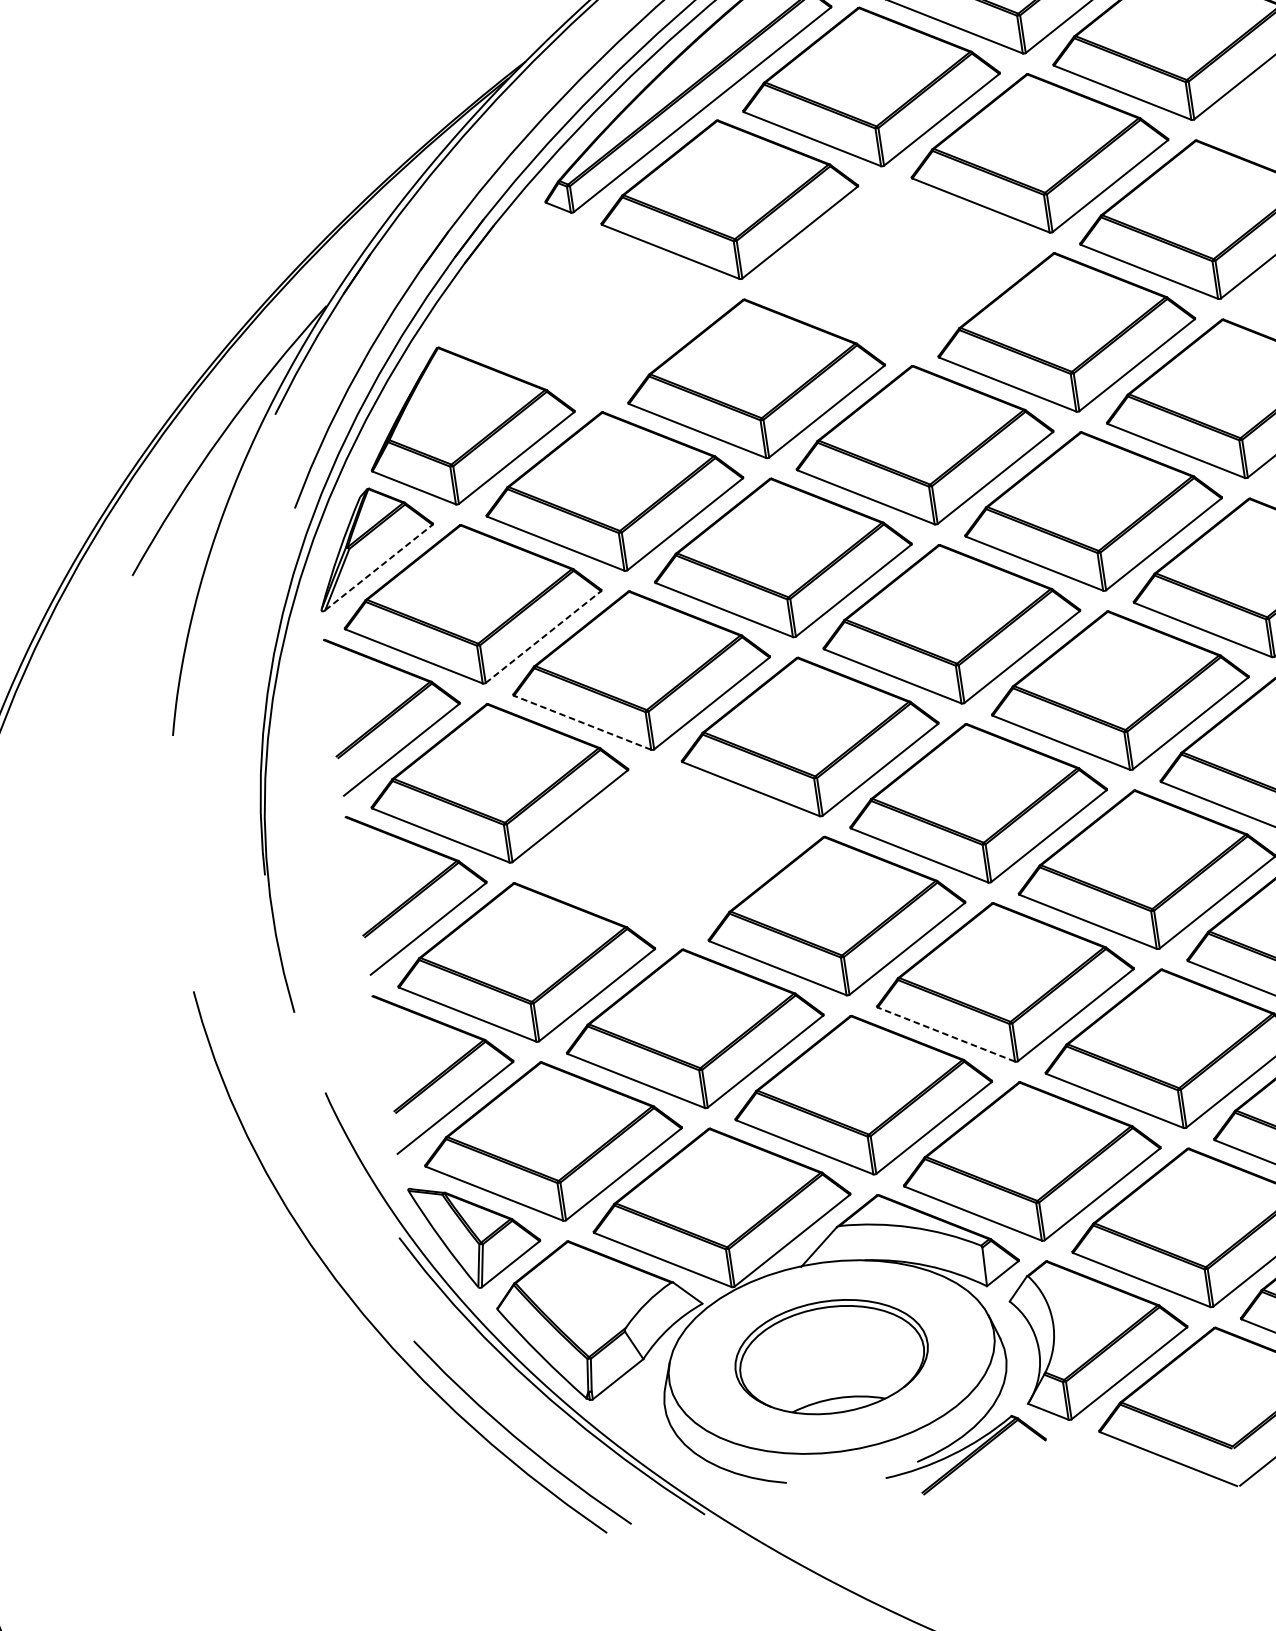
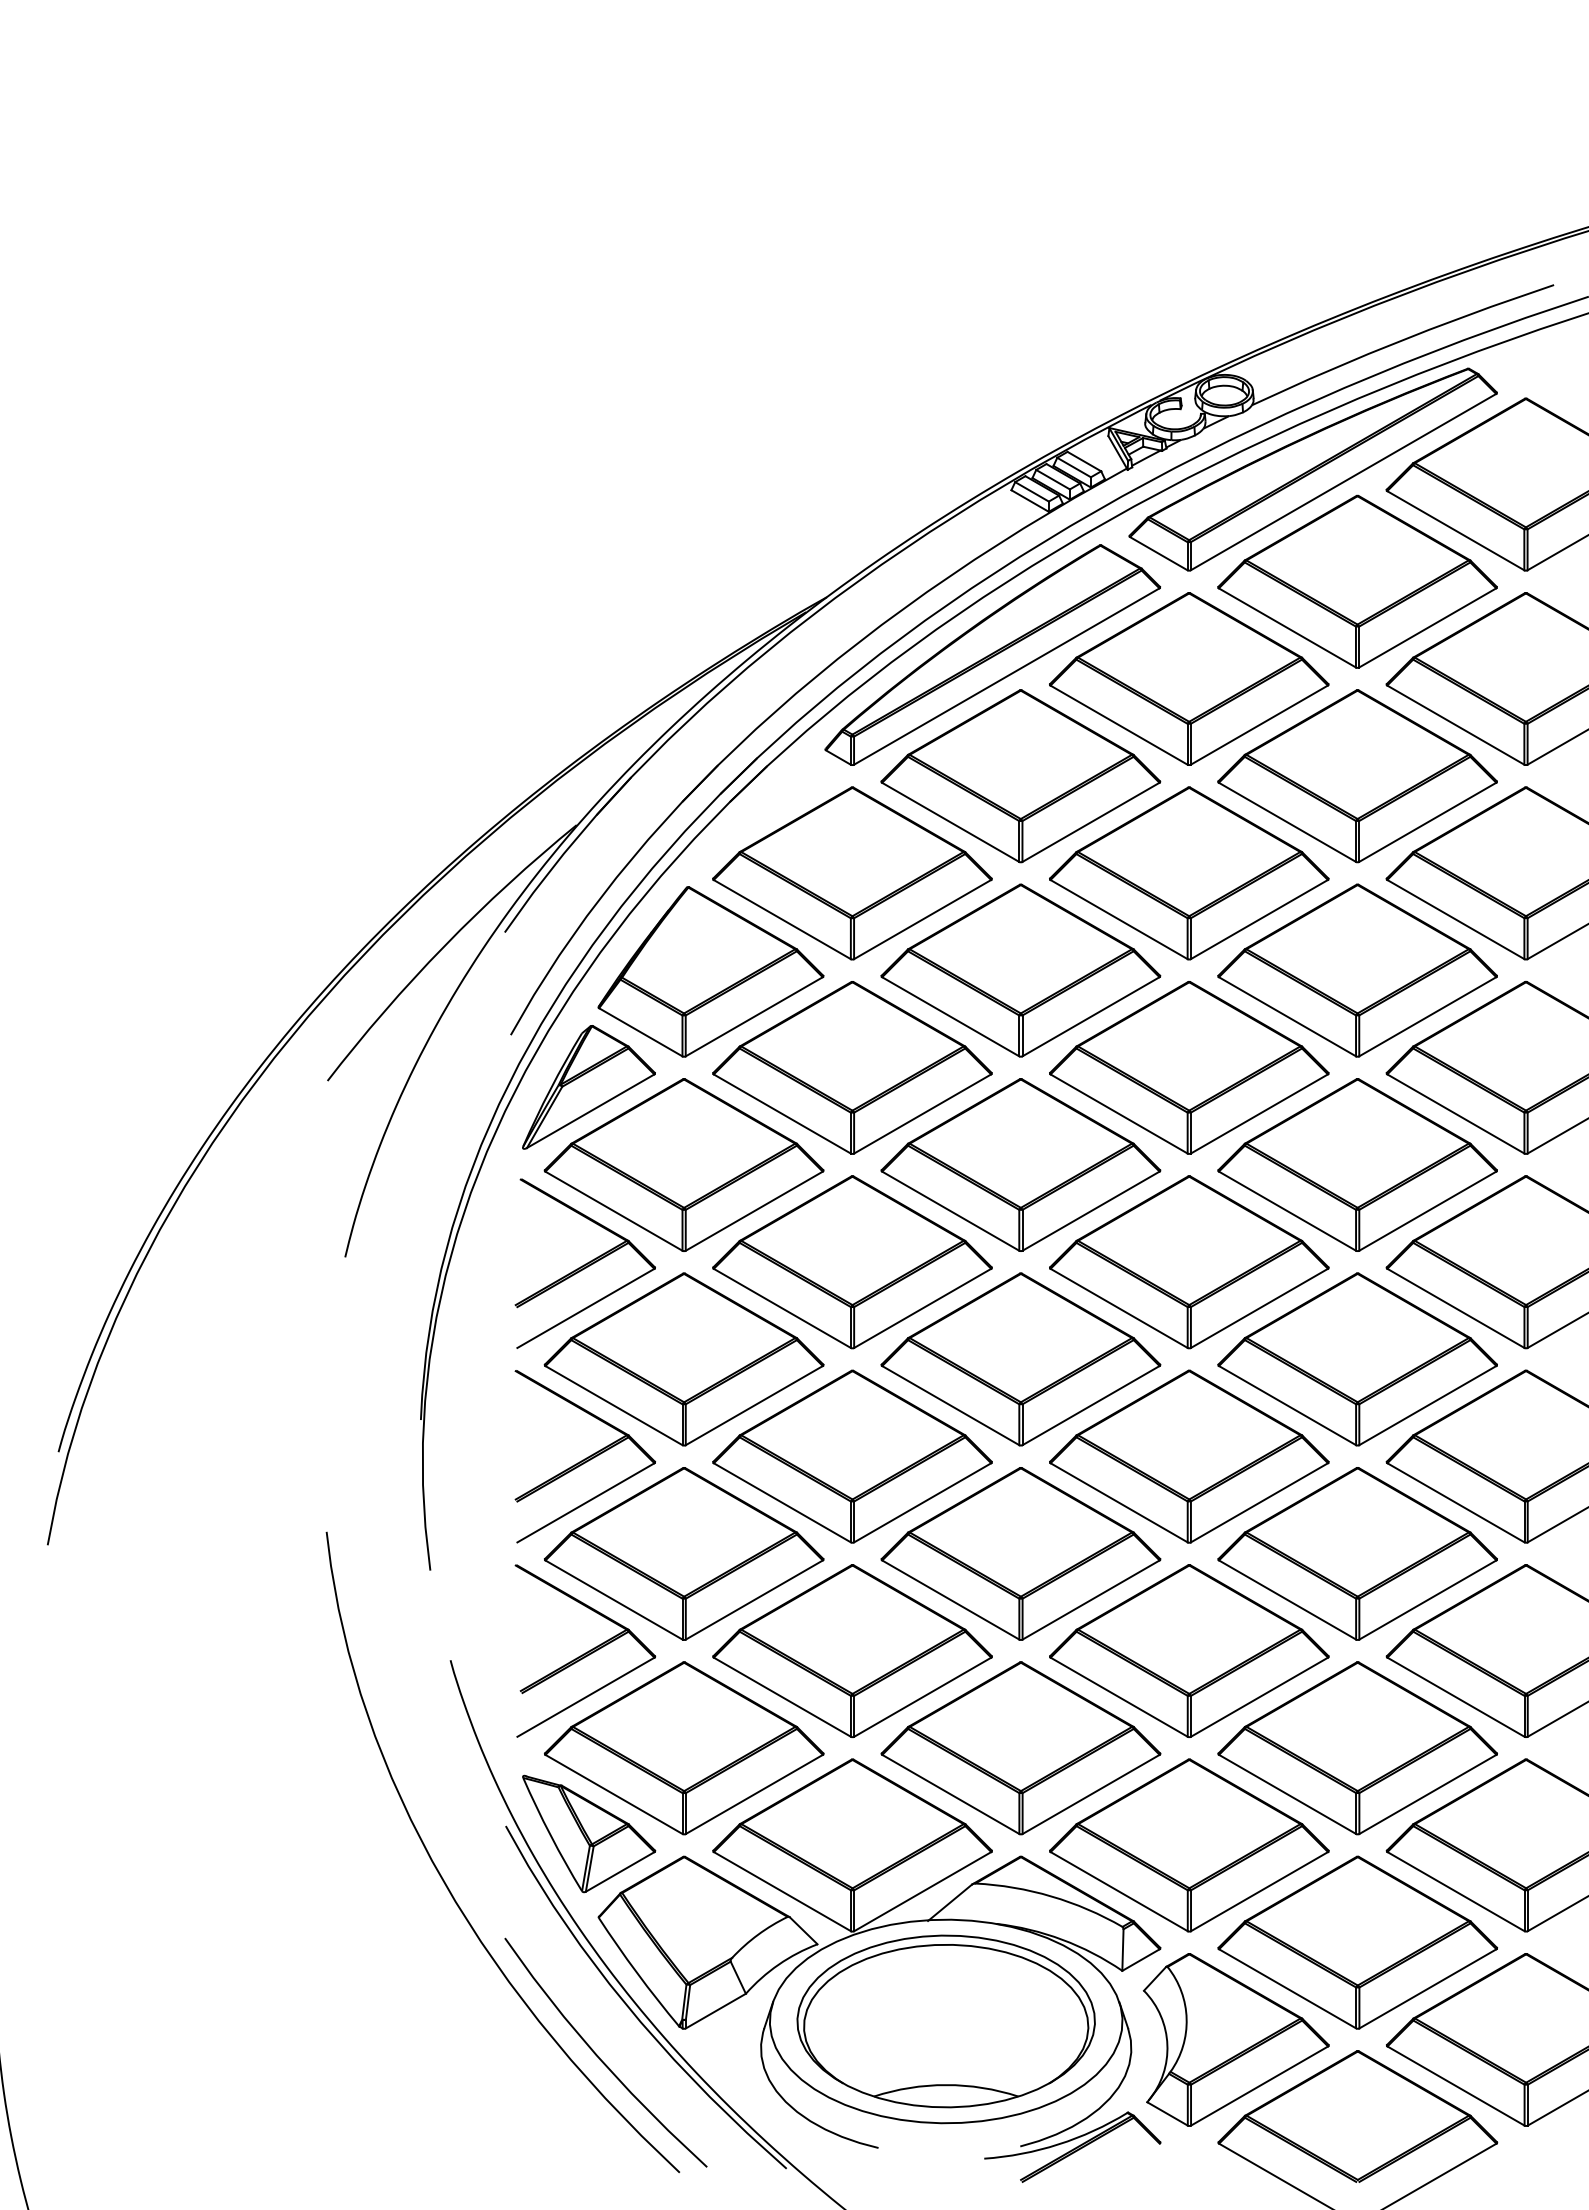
part: (897, 266) -> (1189, 873), added
part: (587, 312) -> (852, 873), added
line: (378, 567) -> (590, 1111), dashed -> solid
line: (543, 636) -> (754, 1210), dashed -> solid
line: (581, 722) -> (781, 1308), dashed -> solid
part: (667, 849) -> (852, 1456), added
line: (945, 1034) -> (1118, 1696), dashed -> solid
part: (831, 1357) -> (945, 2021), size x1.43

